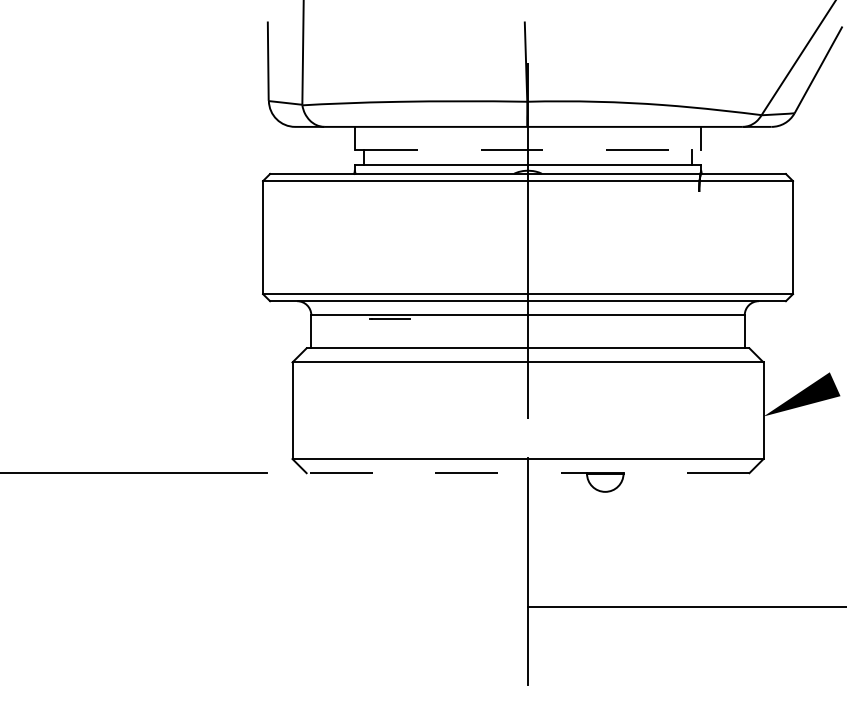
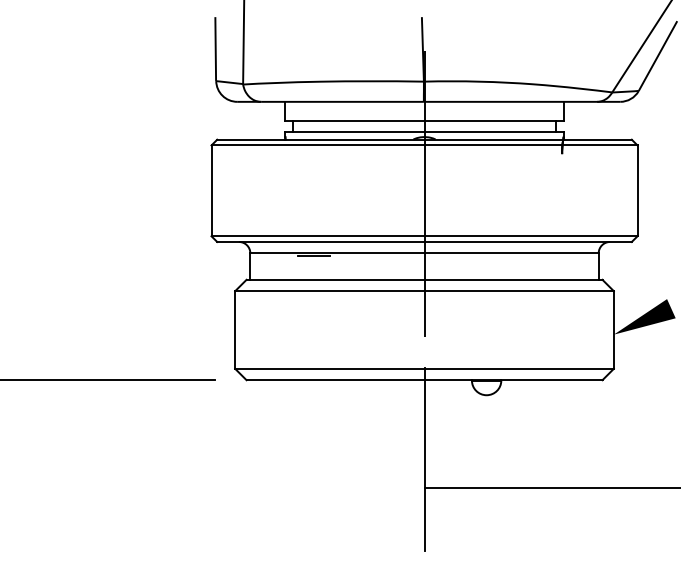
line: (529, 150) -> (425, 120), dashed -> solid
line: (528, 473) -> (424, 380), dashed -> solid

